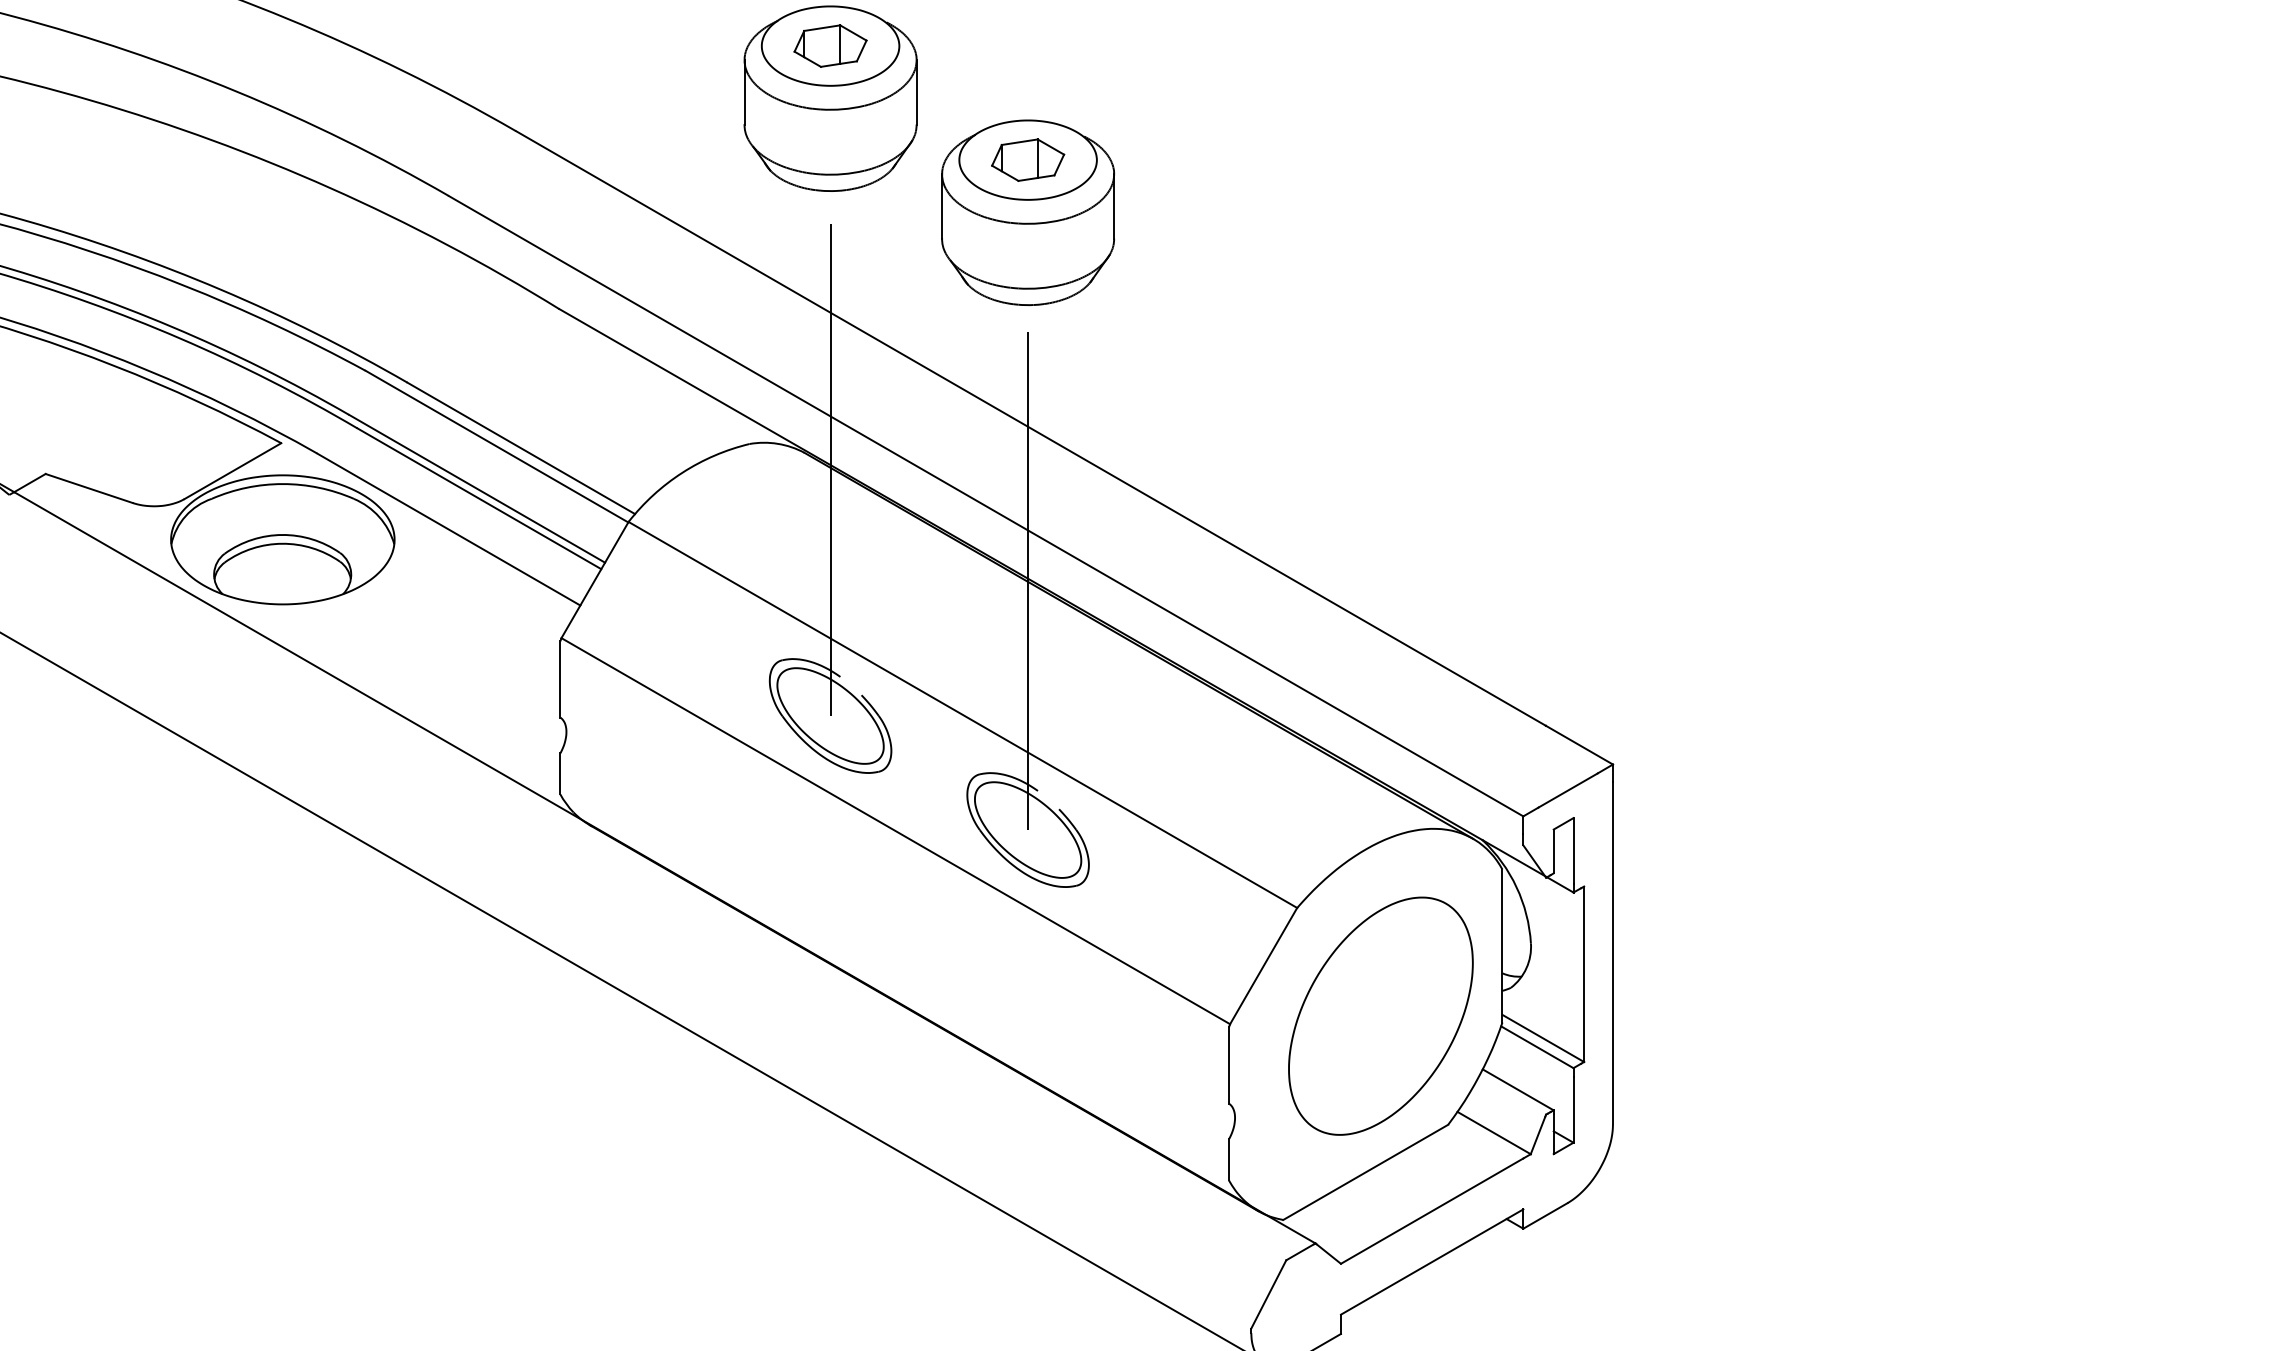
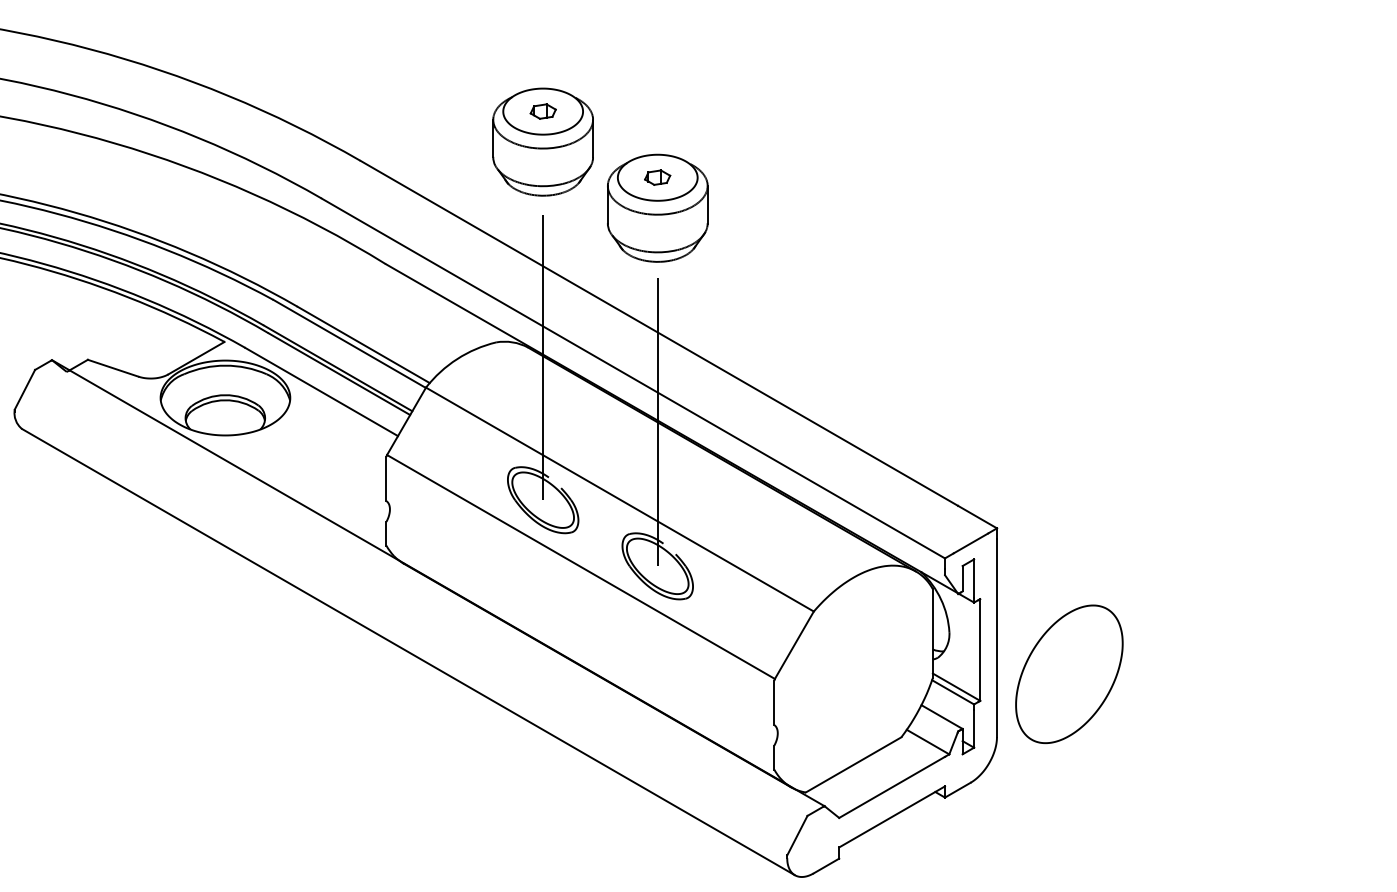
part: (831, 45) -> (543, 111), size x0.6
part: (1027, 159) -> (657, 177), size x0.6
part: (1381, 1016) -> (1069, 674), moved

